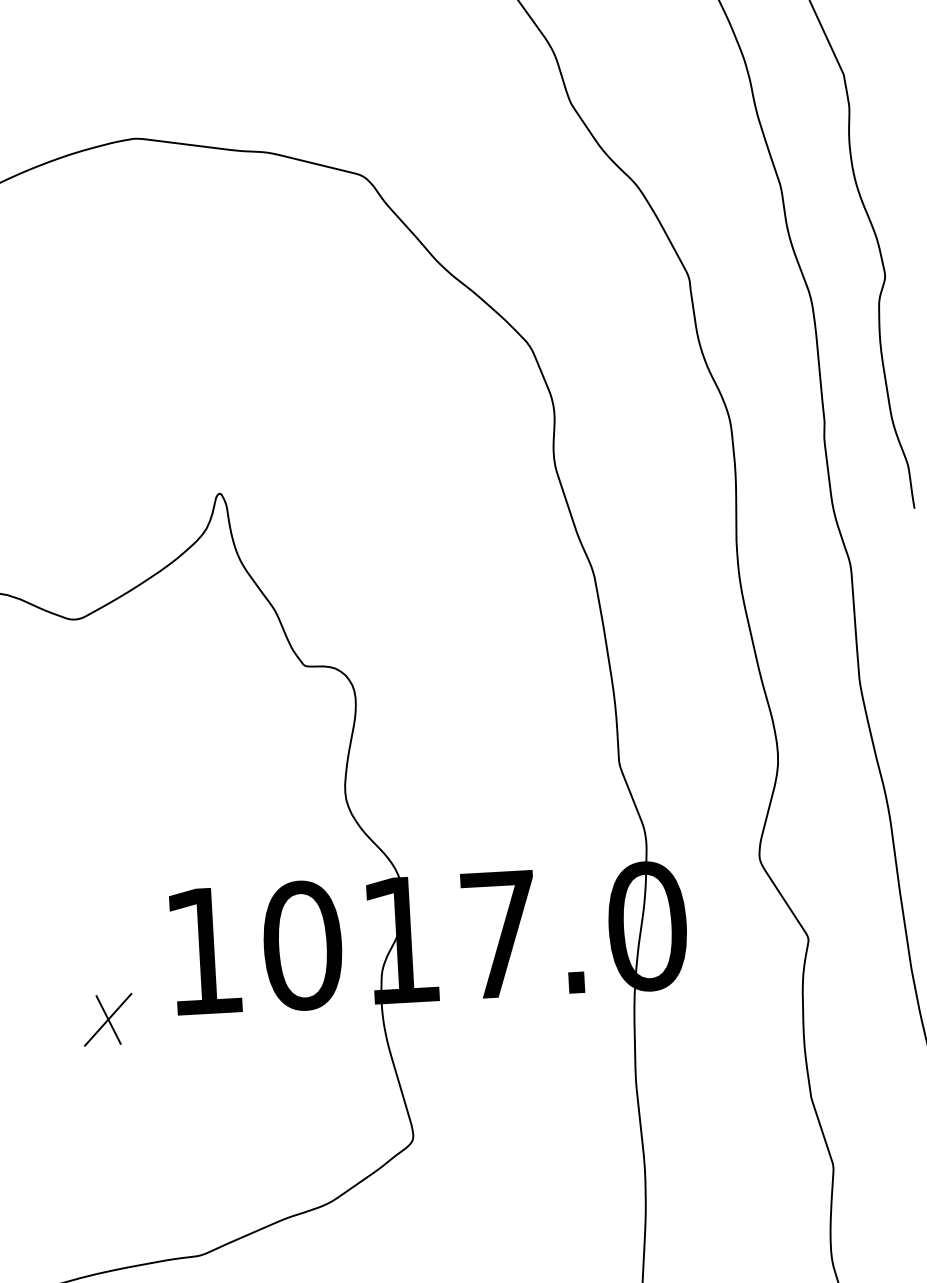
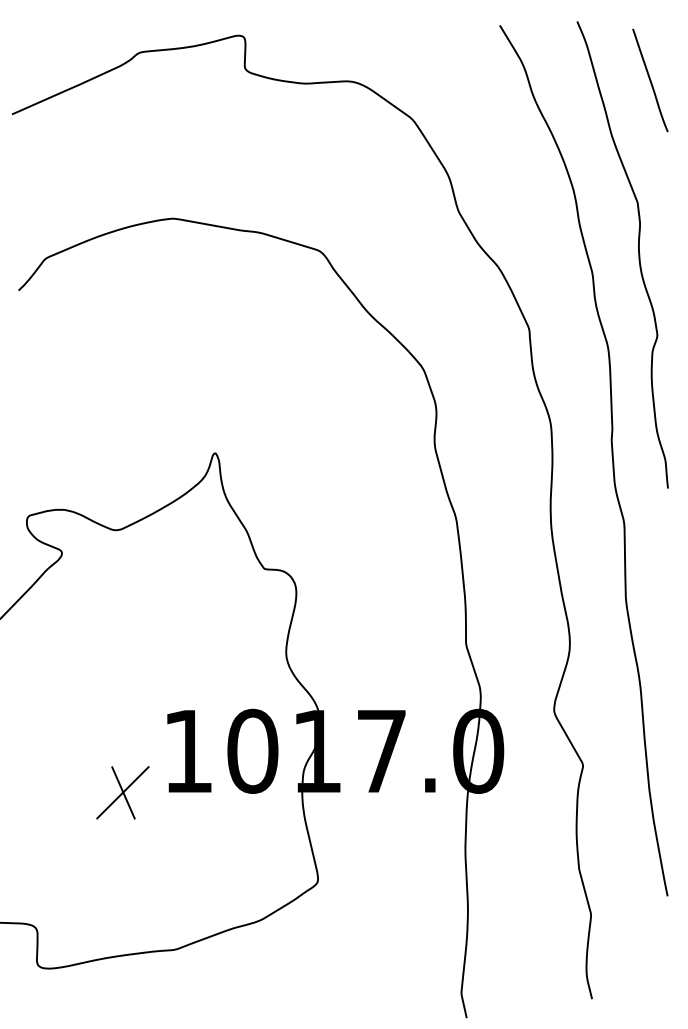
part: (108, 1019) -> (123, 792), size x1.6

